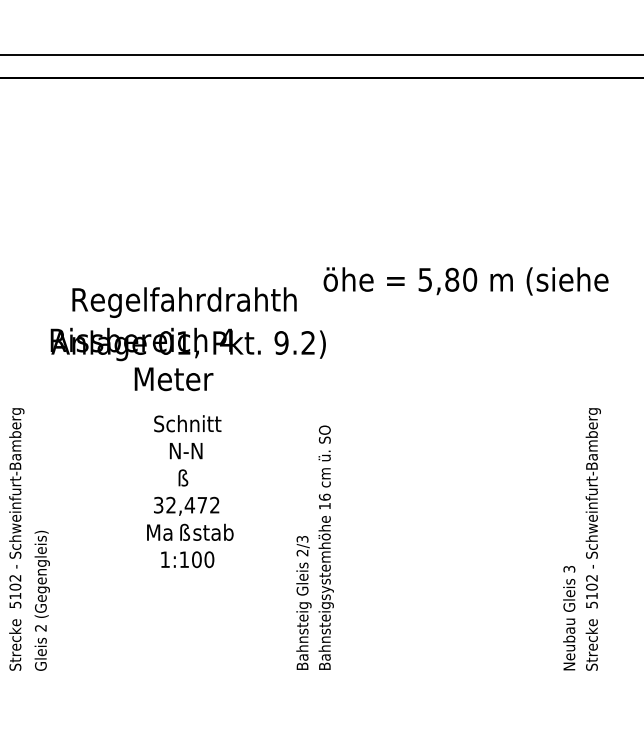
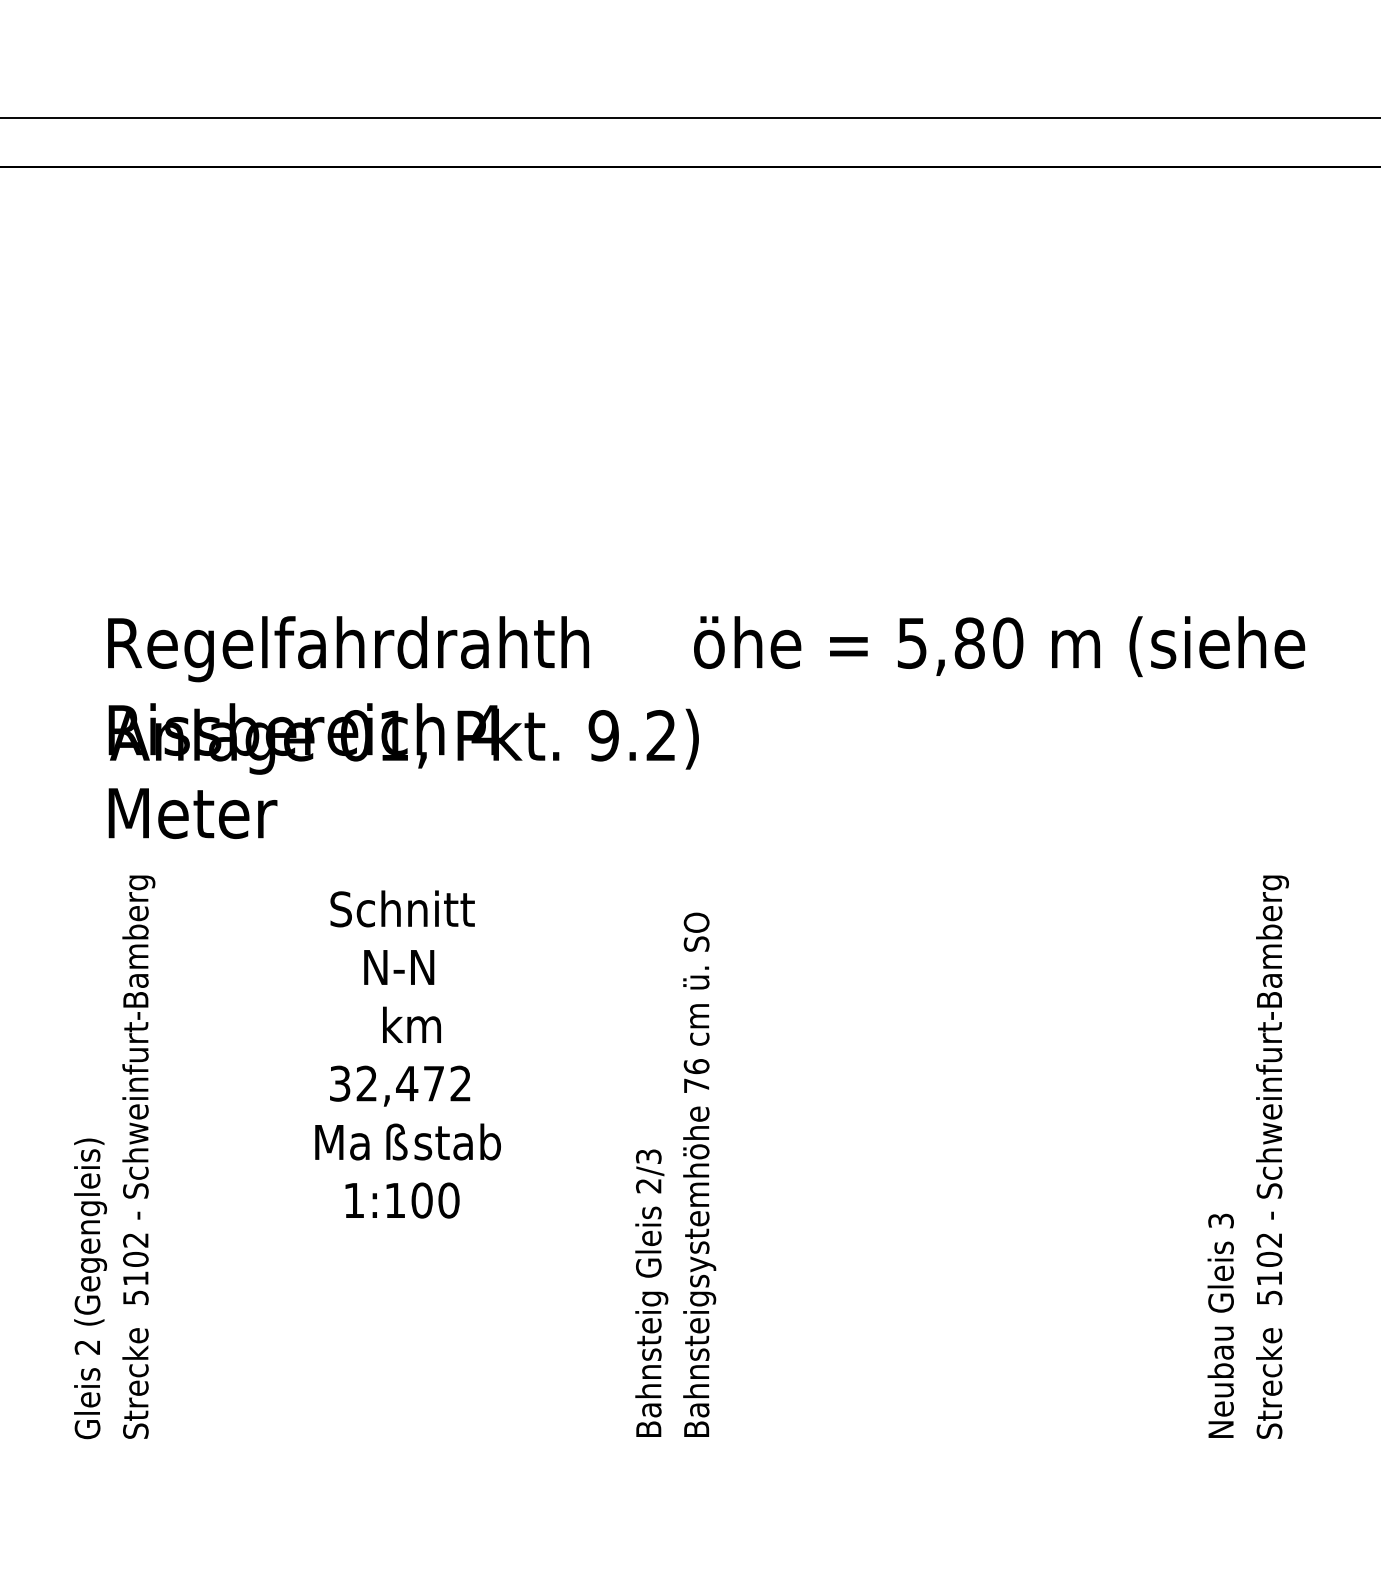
text: (465, 281) -> (998, 646), moved
text: (184, 302) -> (348, 648), moved
text: (173, 379) -> (191, 814), moved
text: (191, 477) -> (410, 1024), ß -> km
text: (324, 506) -> (695, 1086), 16 -> 76
text: (16, 539) -> (138, 1157), moved

